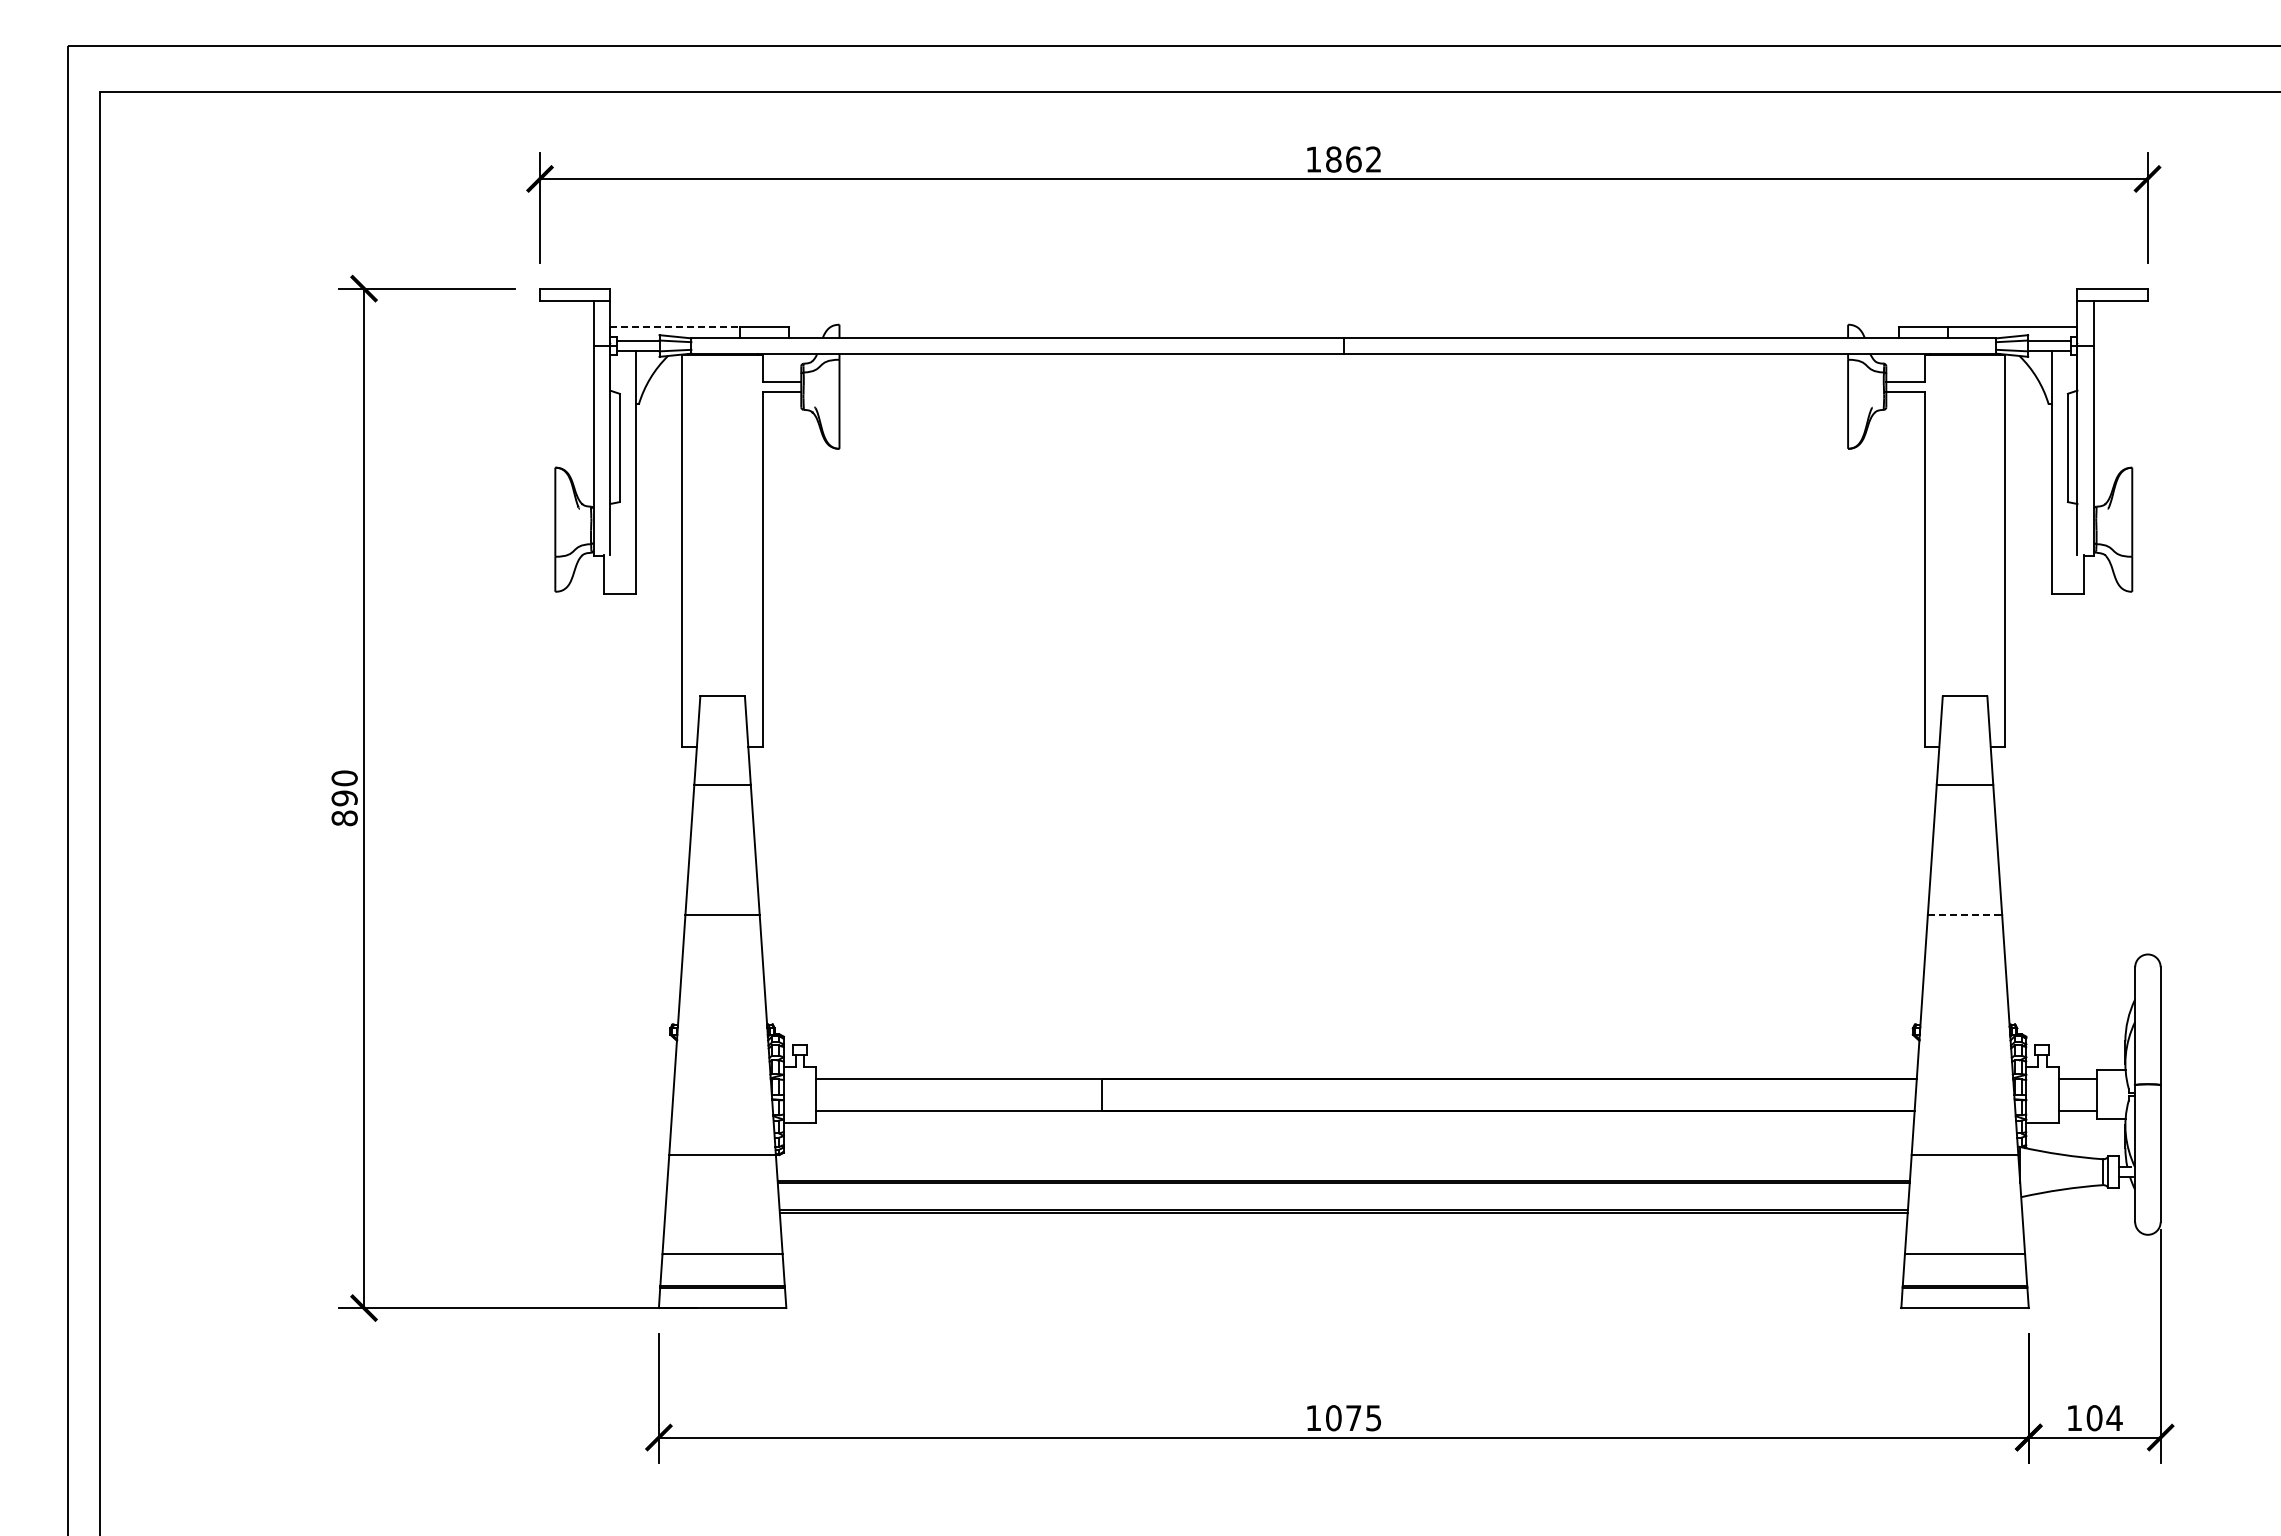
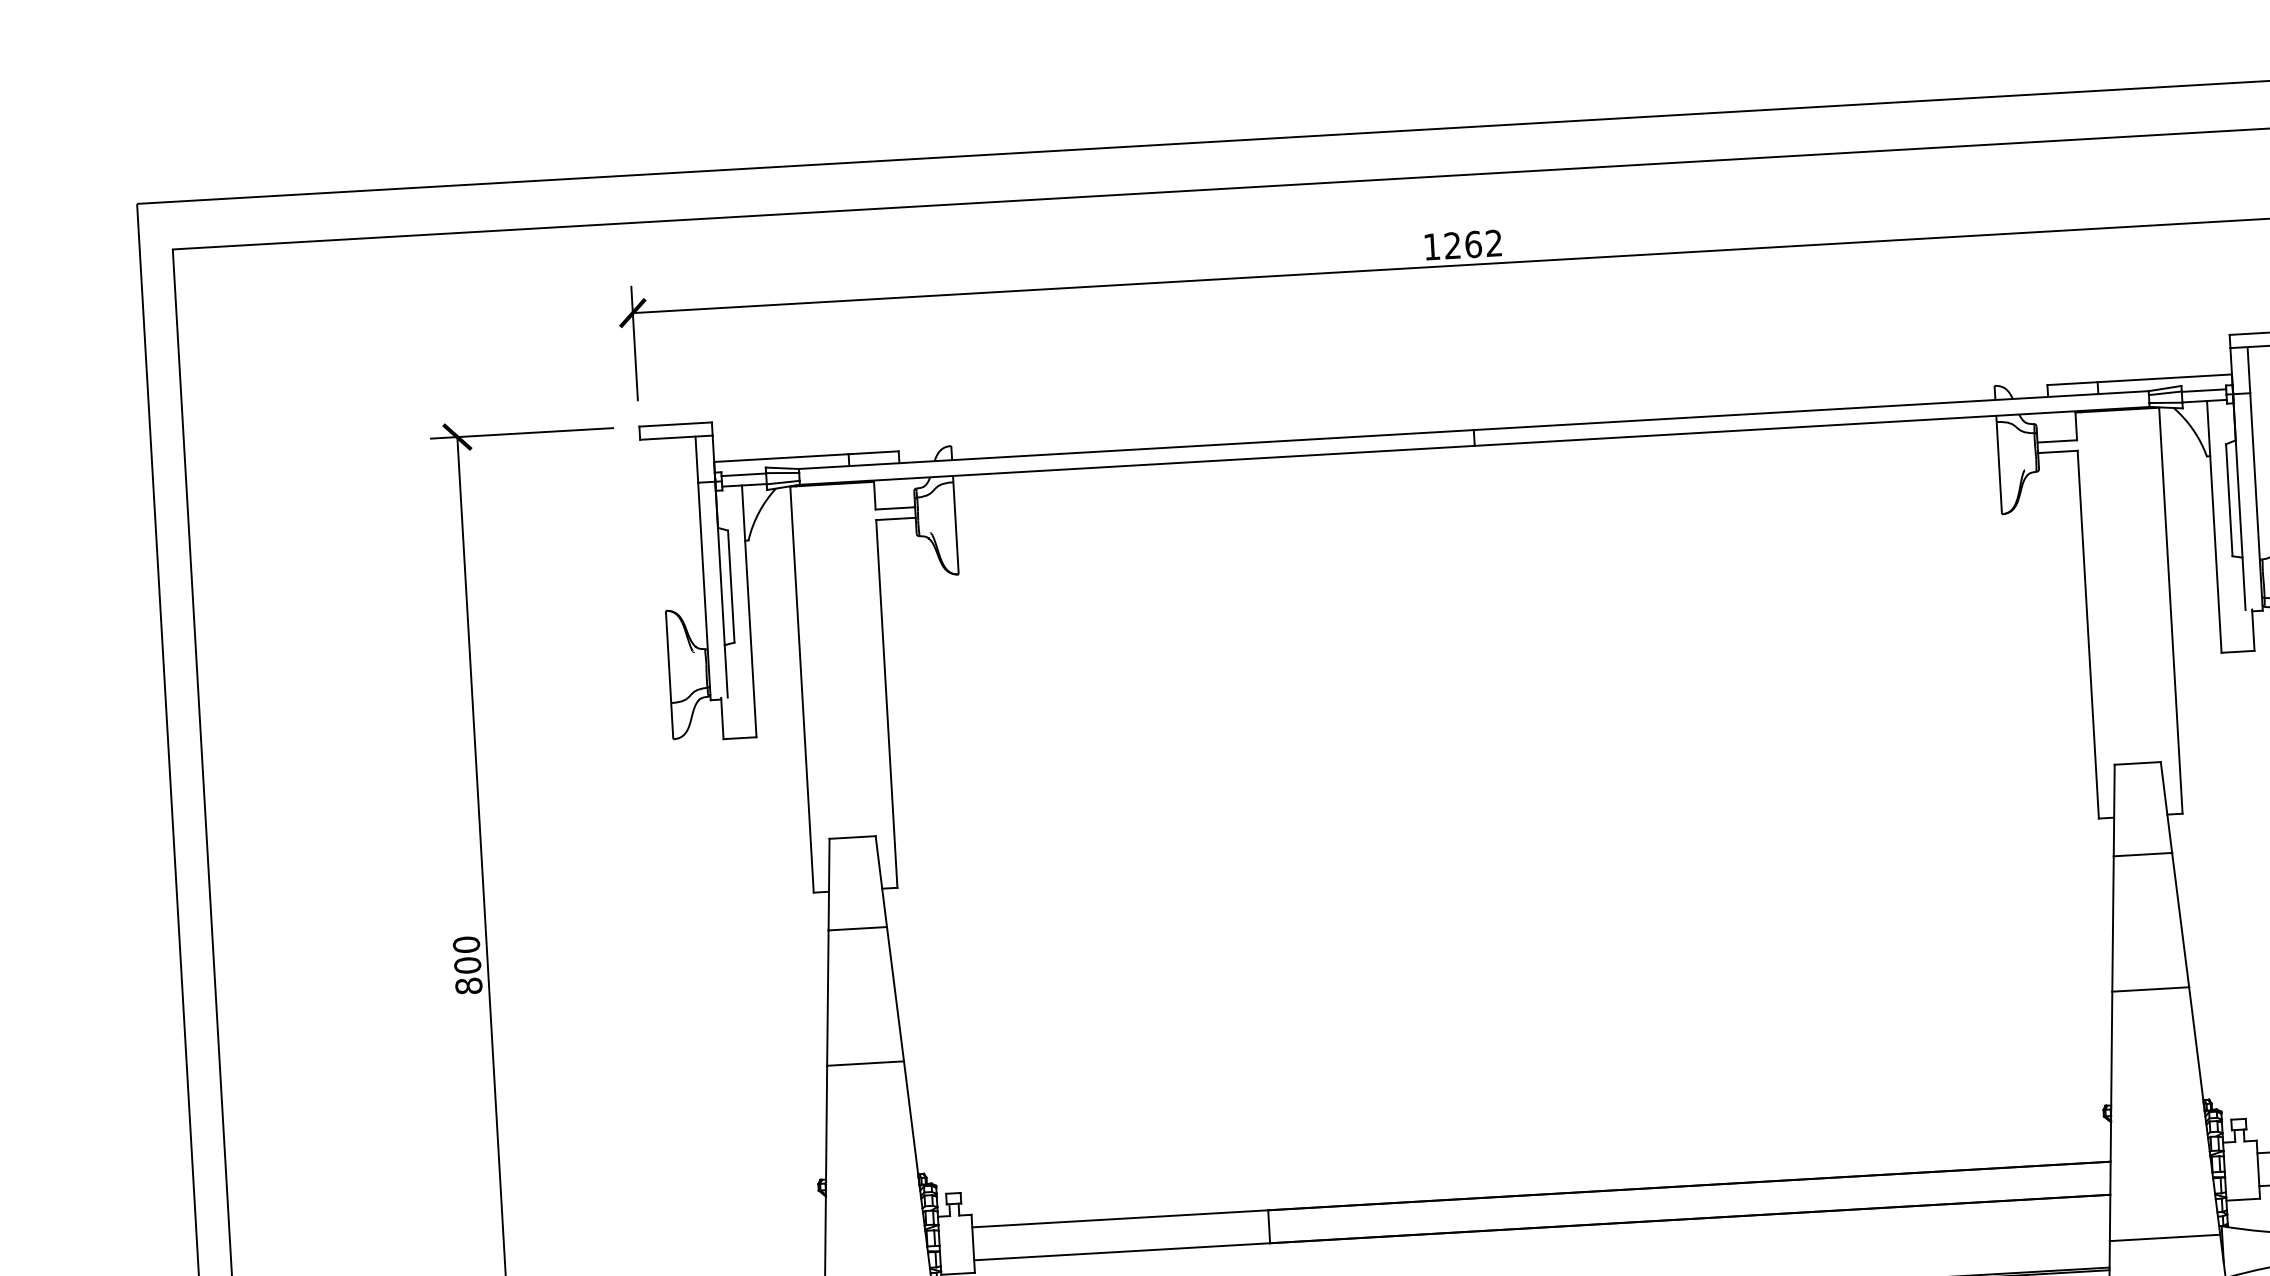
text: (1333, 159) -> (1452, 245), 1862 -> 1262
line: (675, 326) -> (781, 457), dashed -> solid
text: (344, 798) -> (467, 965), 890 -> 800
line: (1965, 914) -> (2151, 988), dashed -> solid

